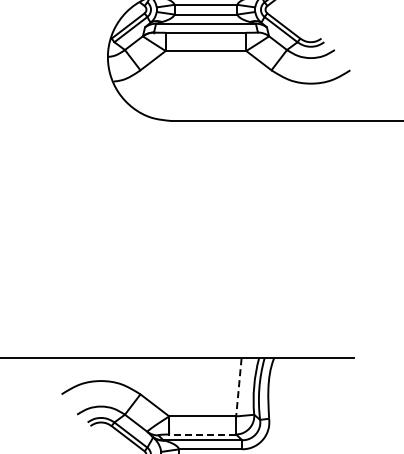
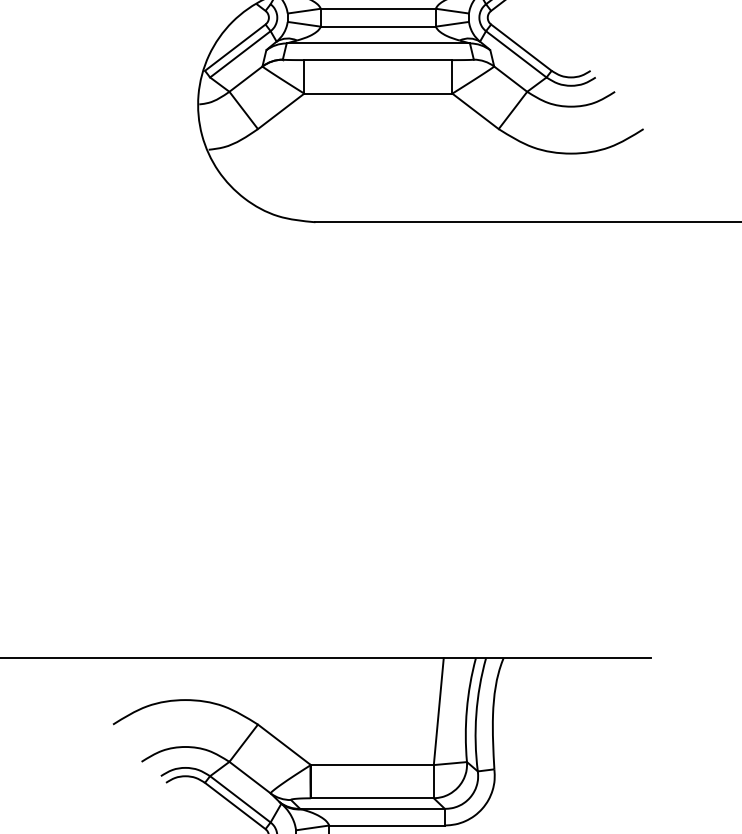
line: (238, 387) -> (438, 711), dashed -> solid
line: (202, 434) -> (371, 798), dashed -> solid

